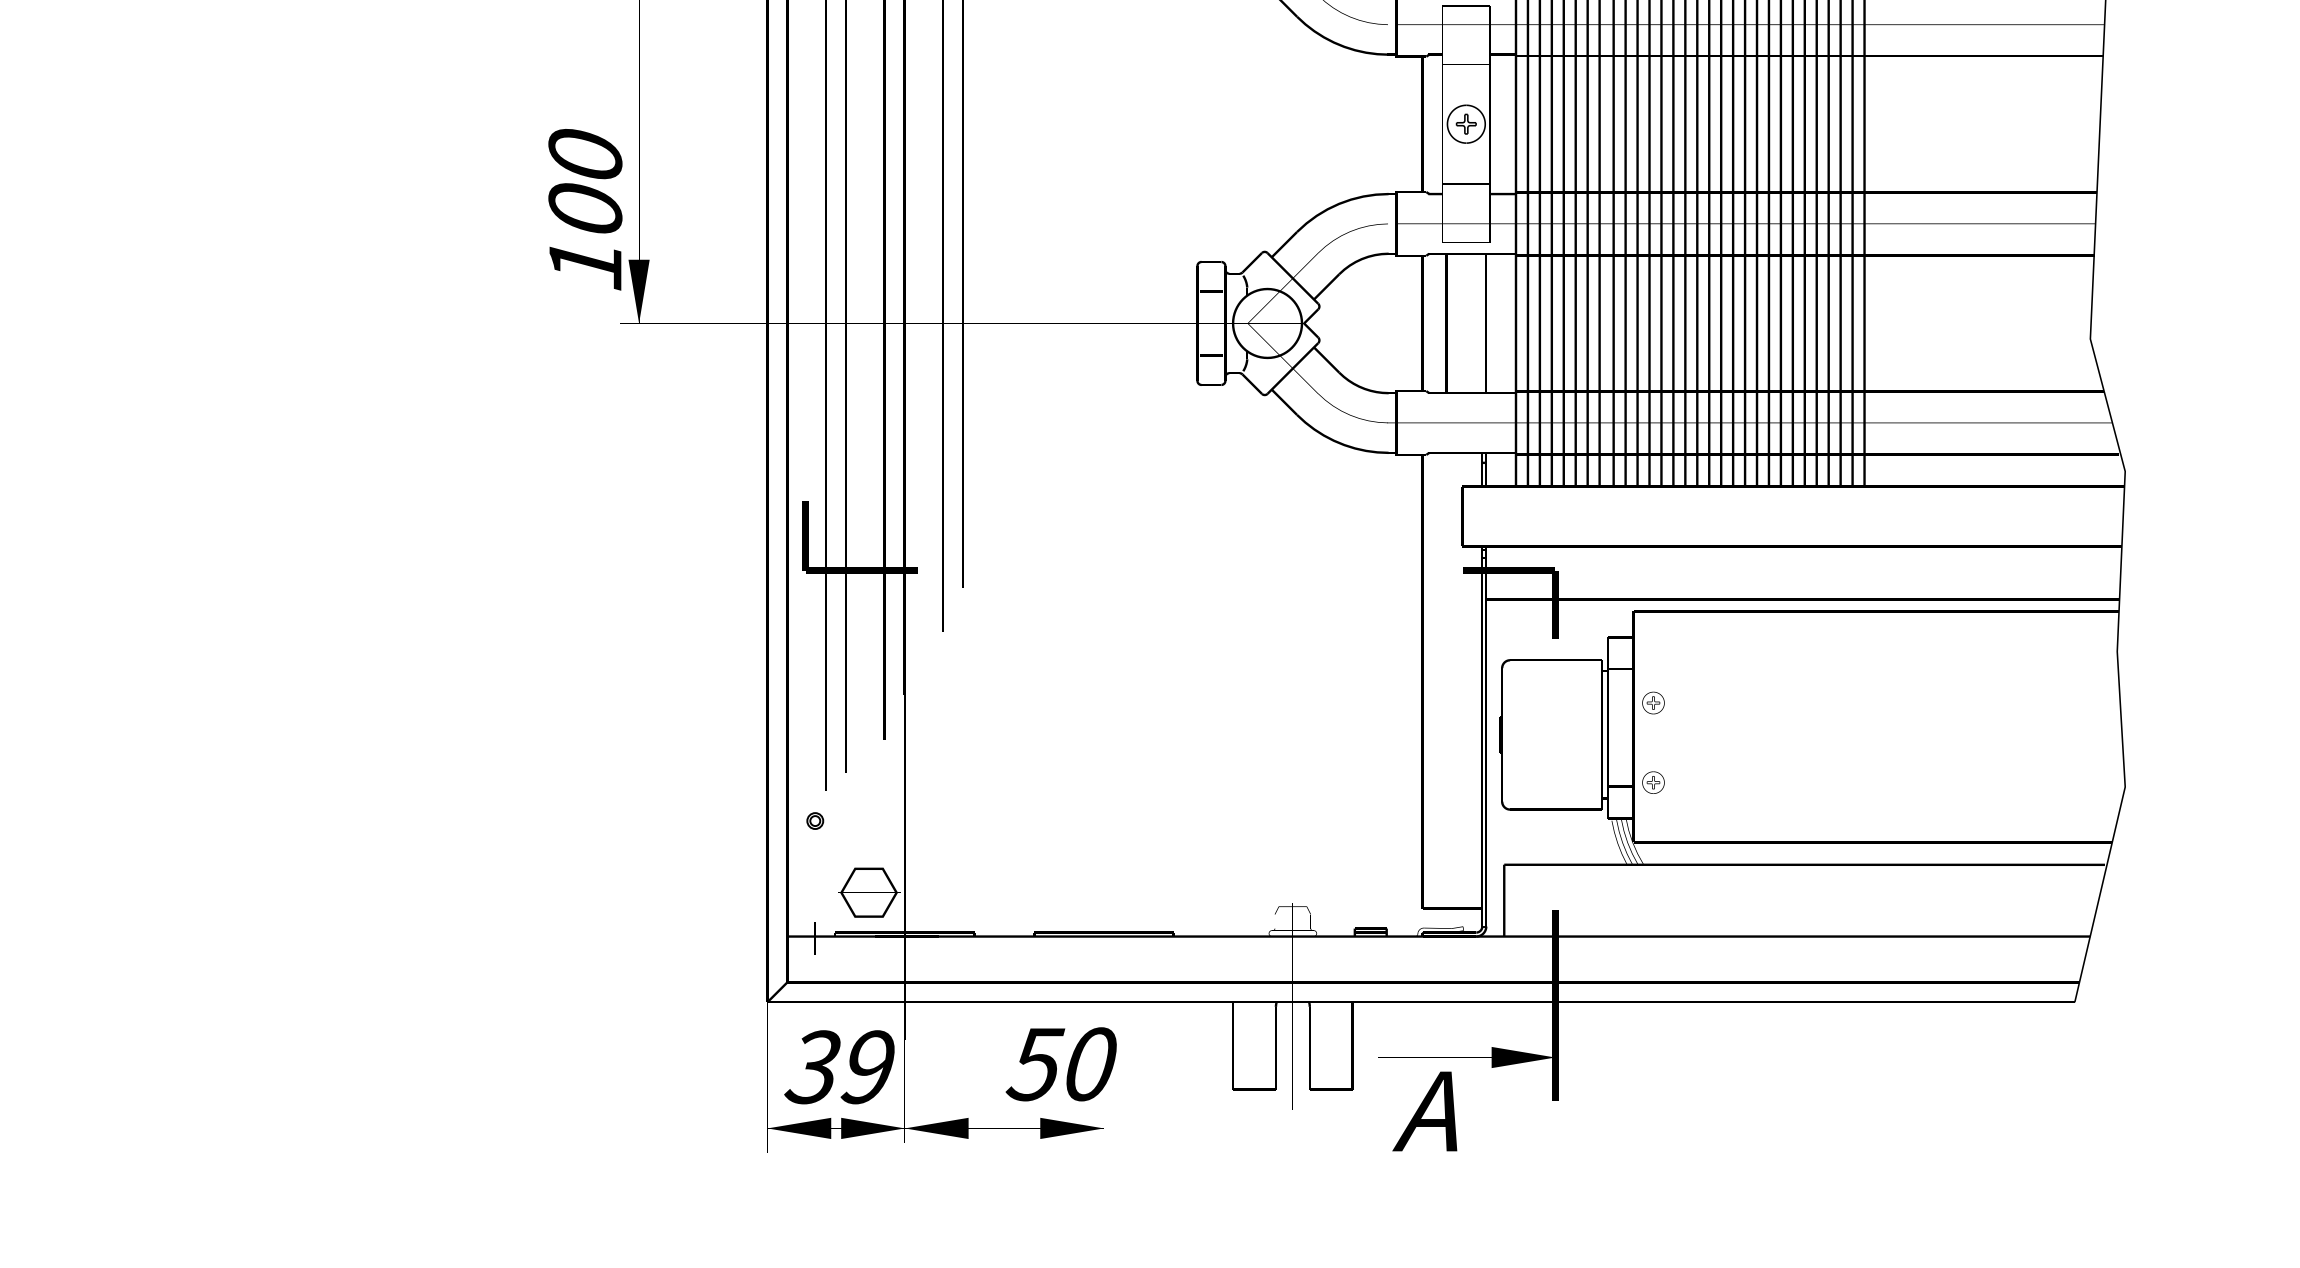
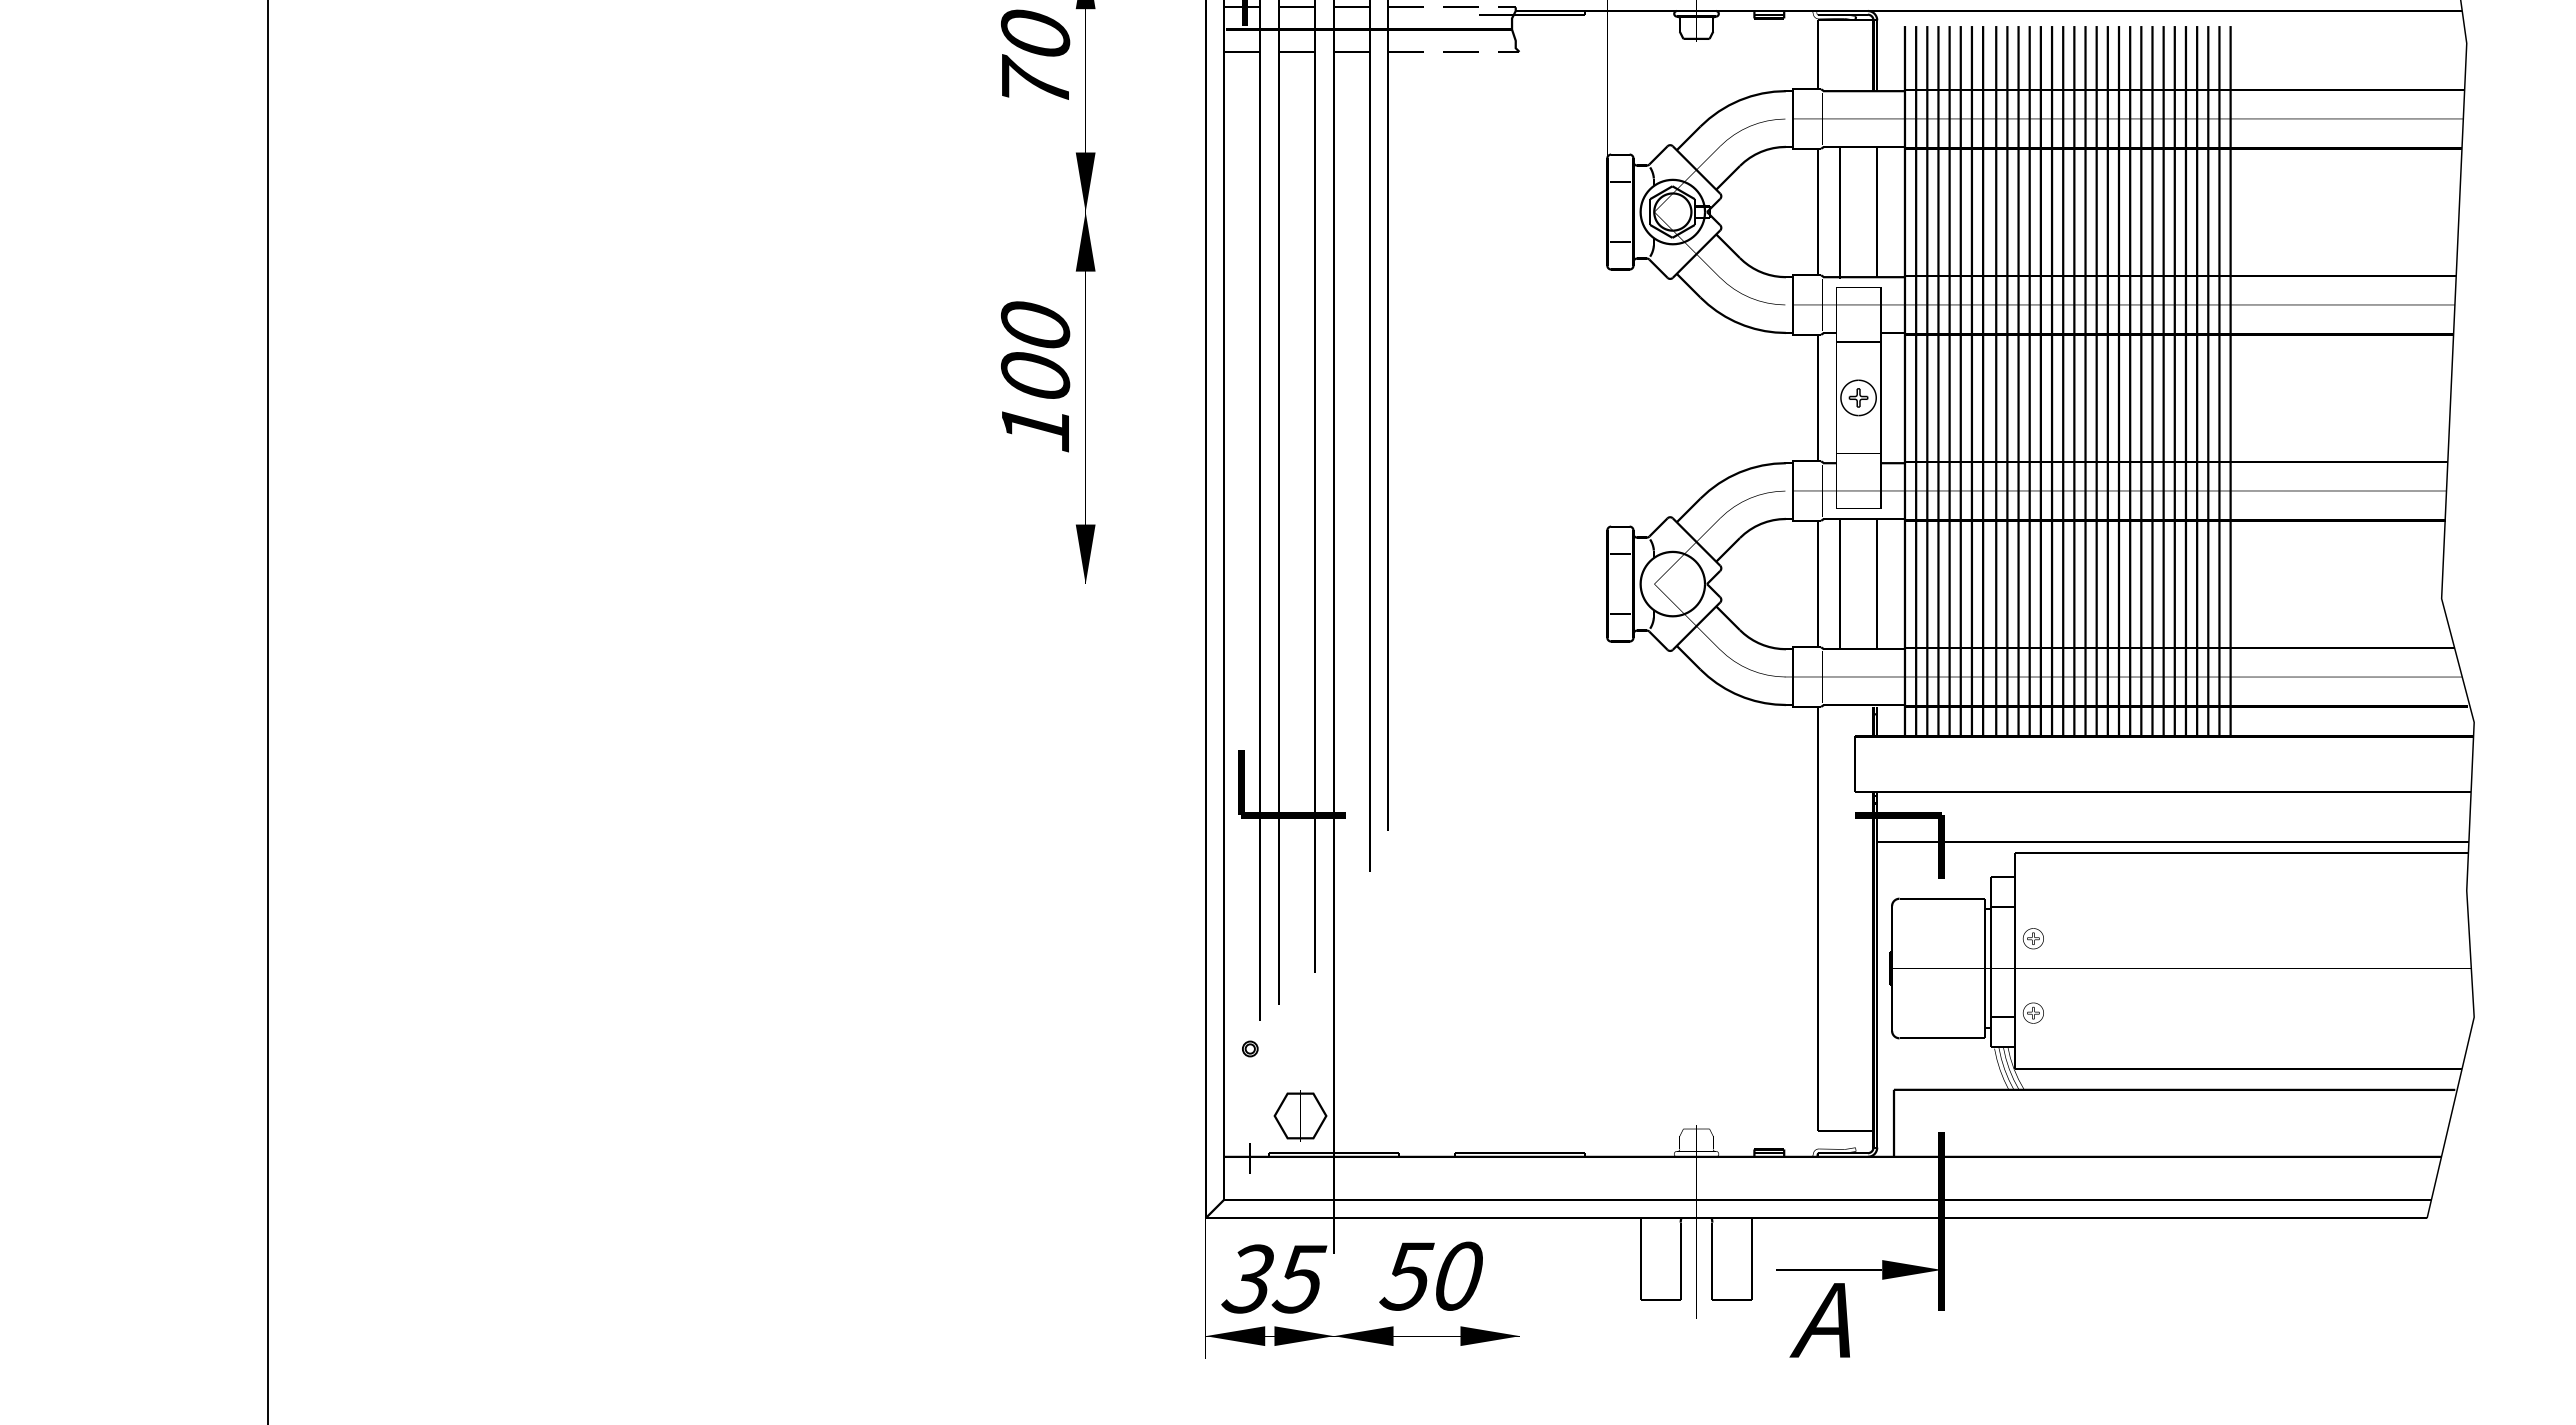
text: (585, 209) -> (1035, 376), moved
text: (1060, 1063) -> (1430, 1275), moved
text: (867, 1066) -> (1299, 1278), 39 -> 35

